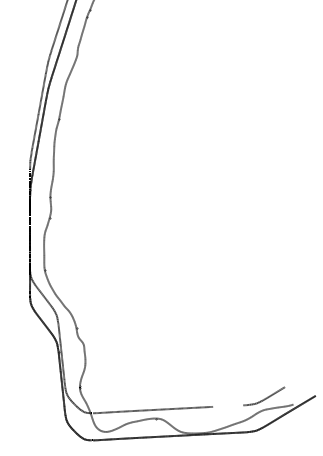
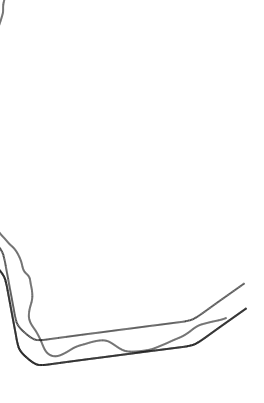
line: (299, 377) -> (230, 292), added
line: (228, 405) -> (166, 323), added

